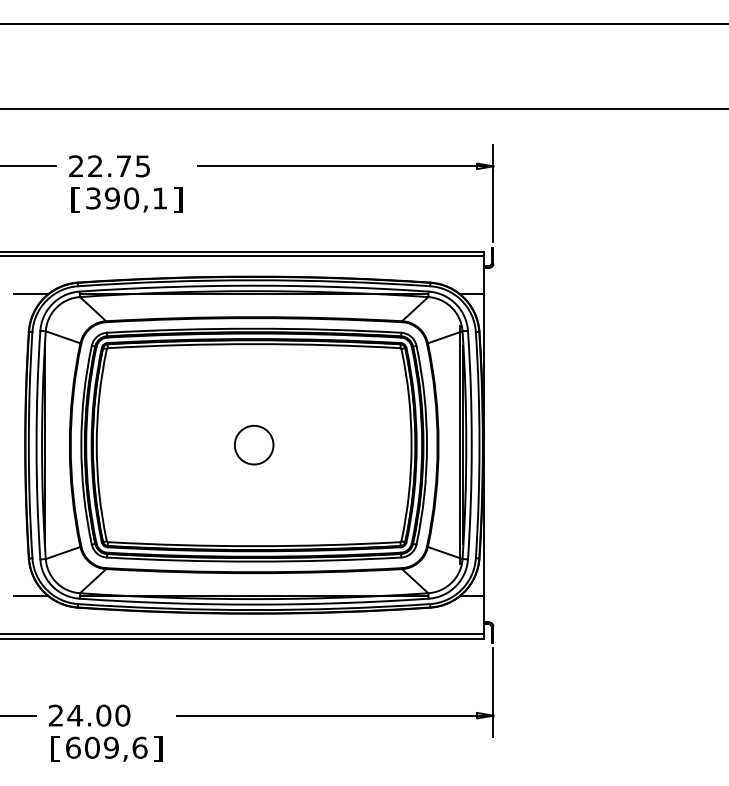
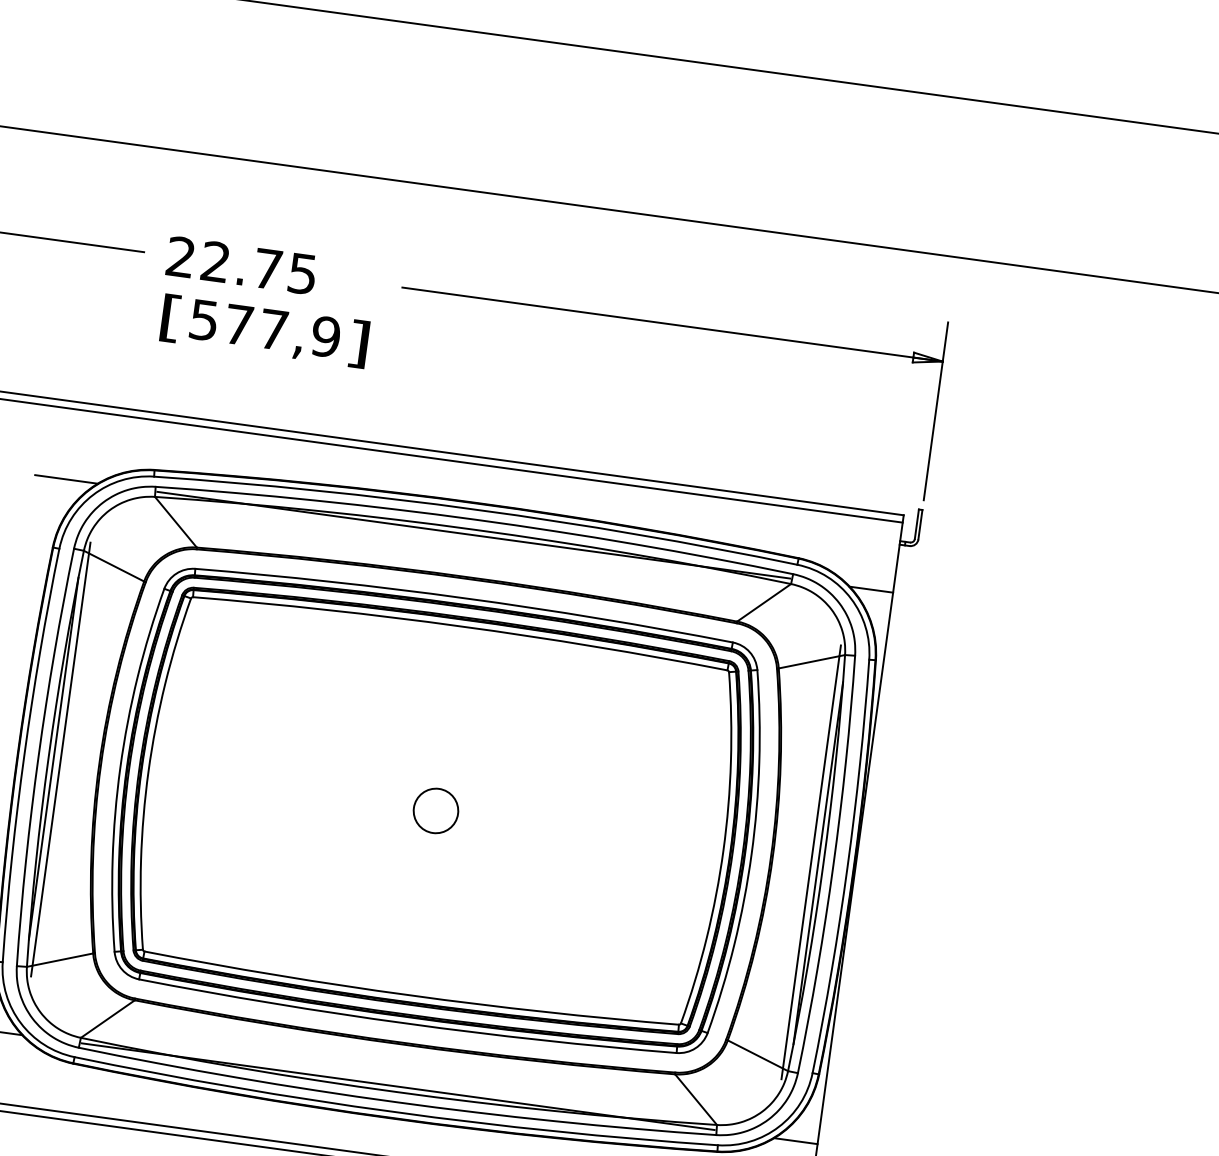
text: (127, 198) -> (266, 328), 390,1 -> 577,9
line: (48, 444) -> (60, 758), added
circle: (254, 445) -> (436, 811), size x0.62

